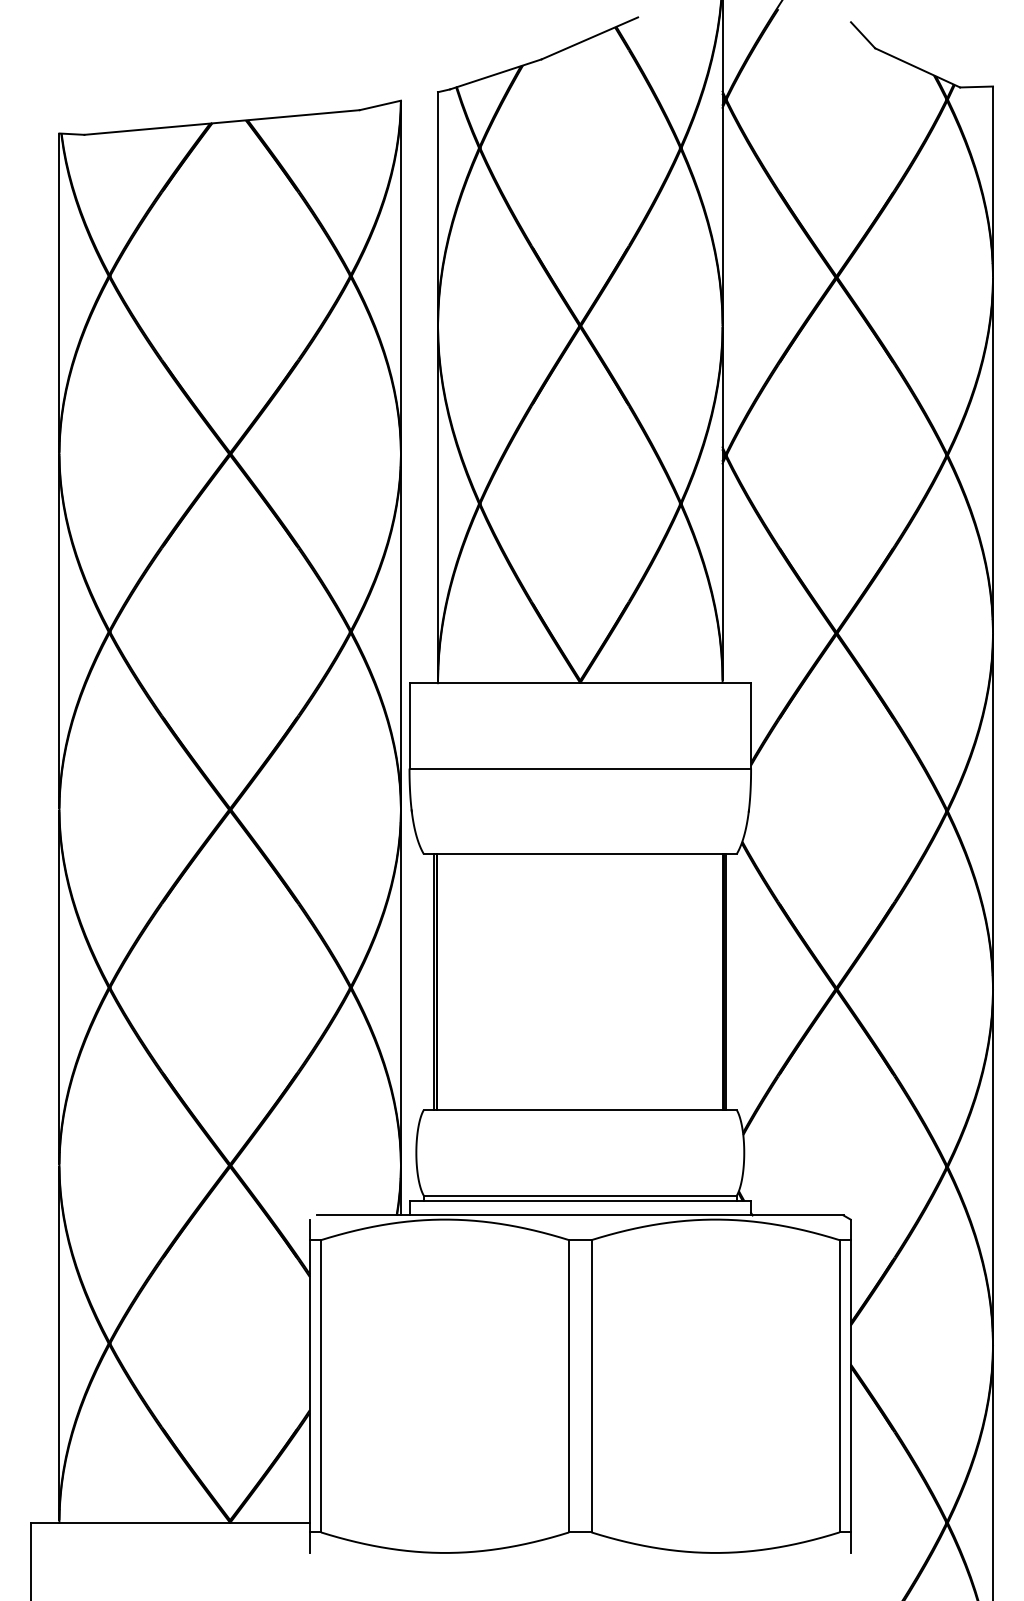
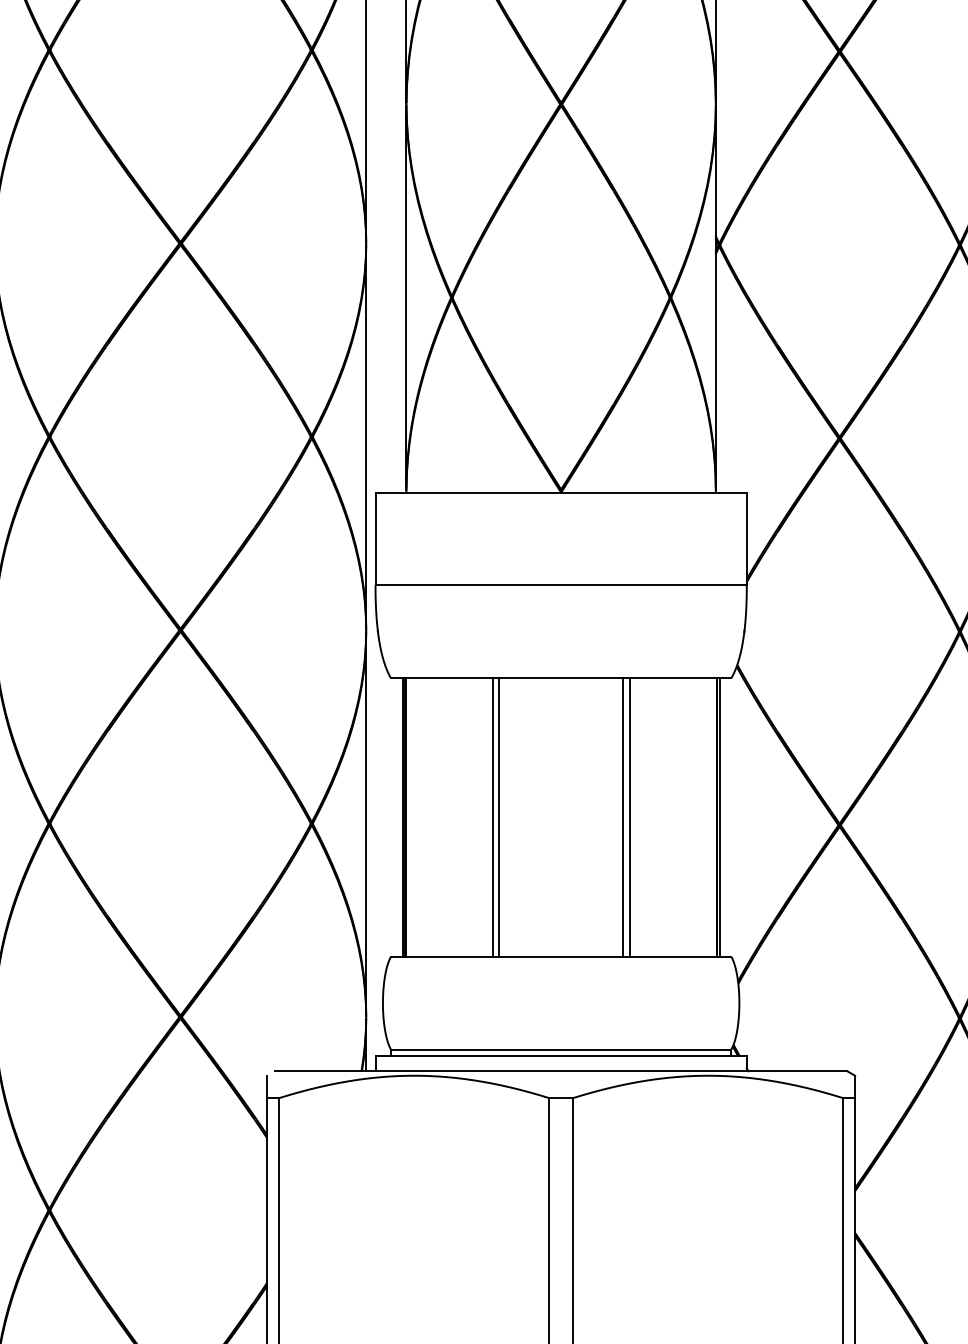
line: (517, 981) -> (492, 816), added
line: (523, 981) -> (499, 816), added
line: (637, 981) -> (623, 816), added
line: (643, 981) -> (629, 816), added

